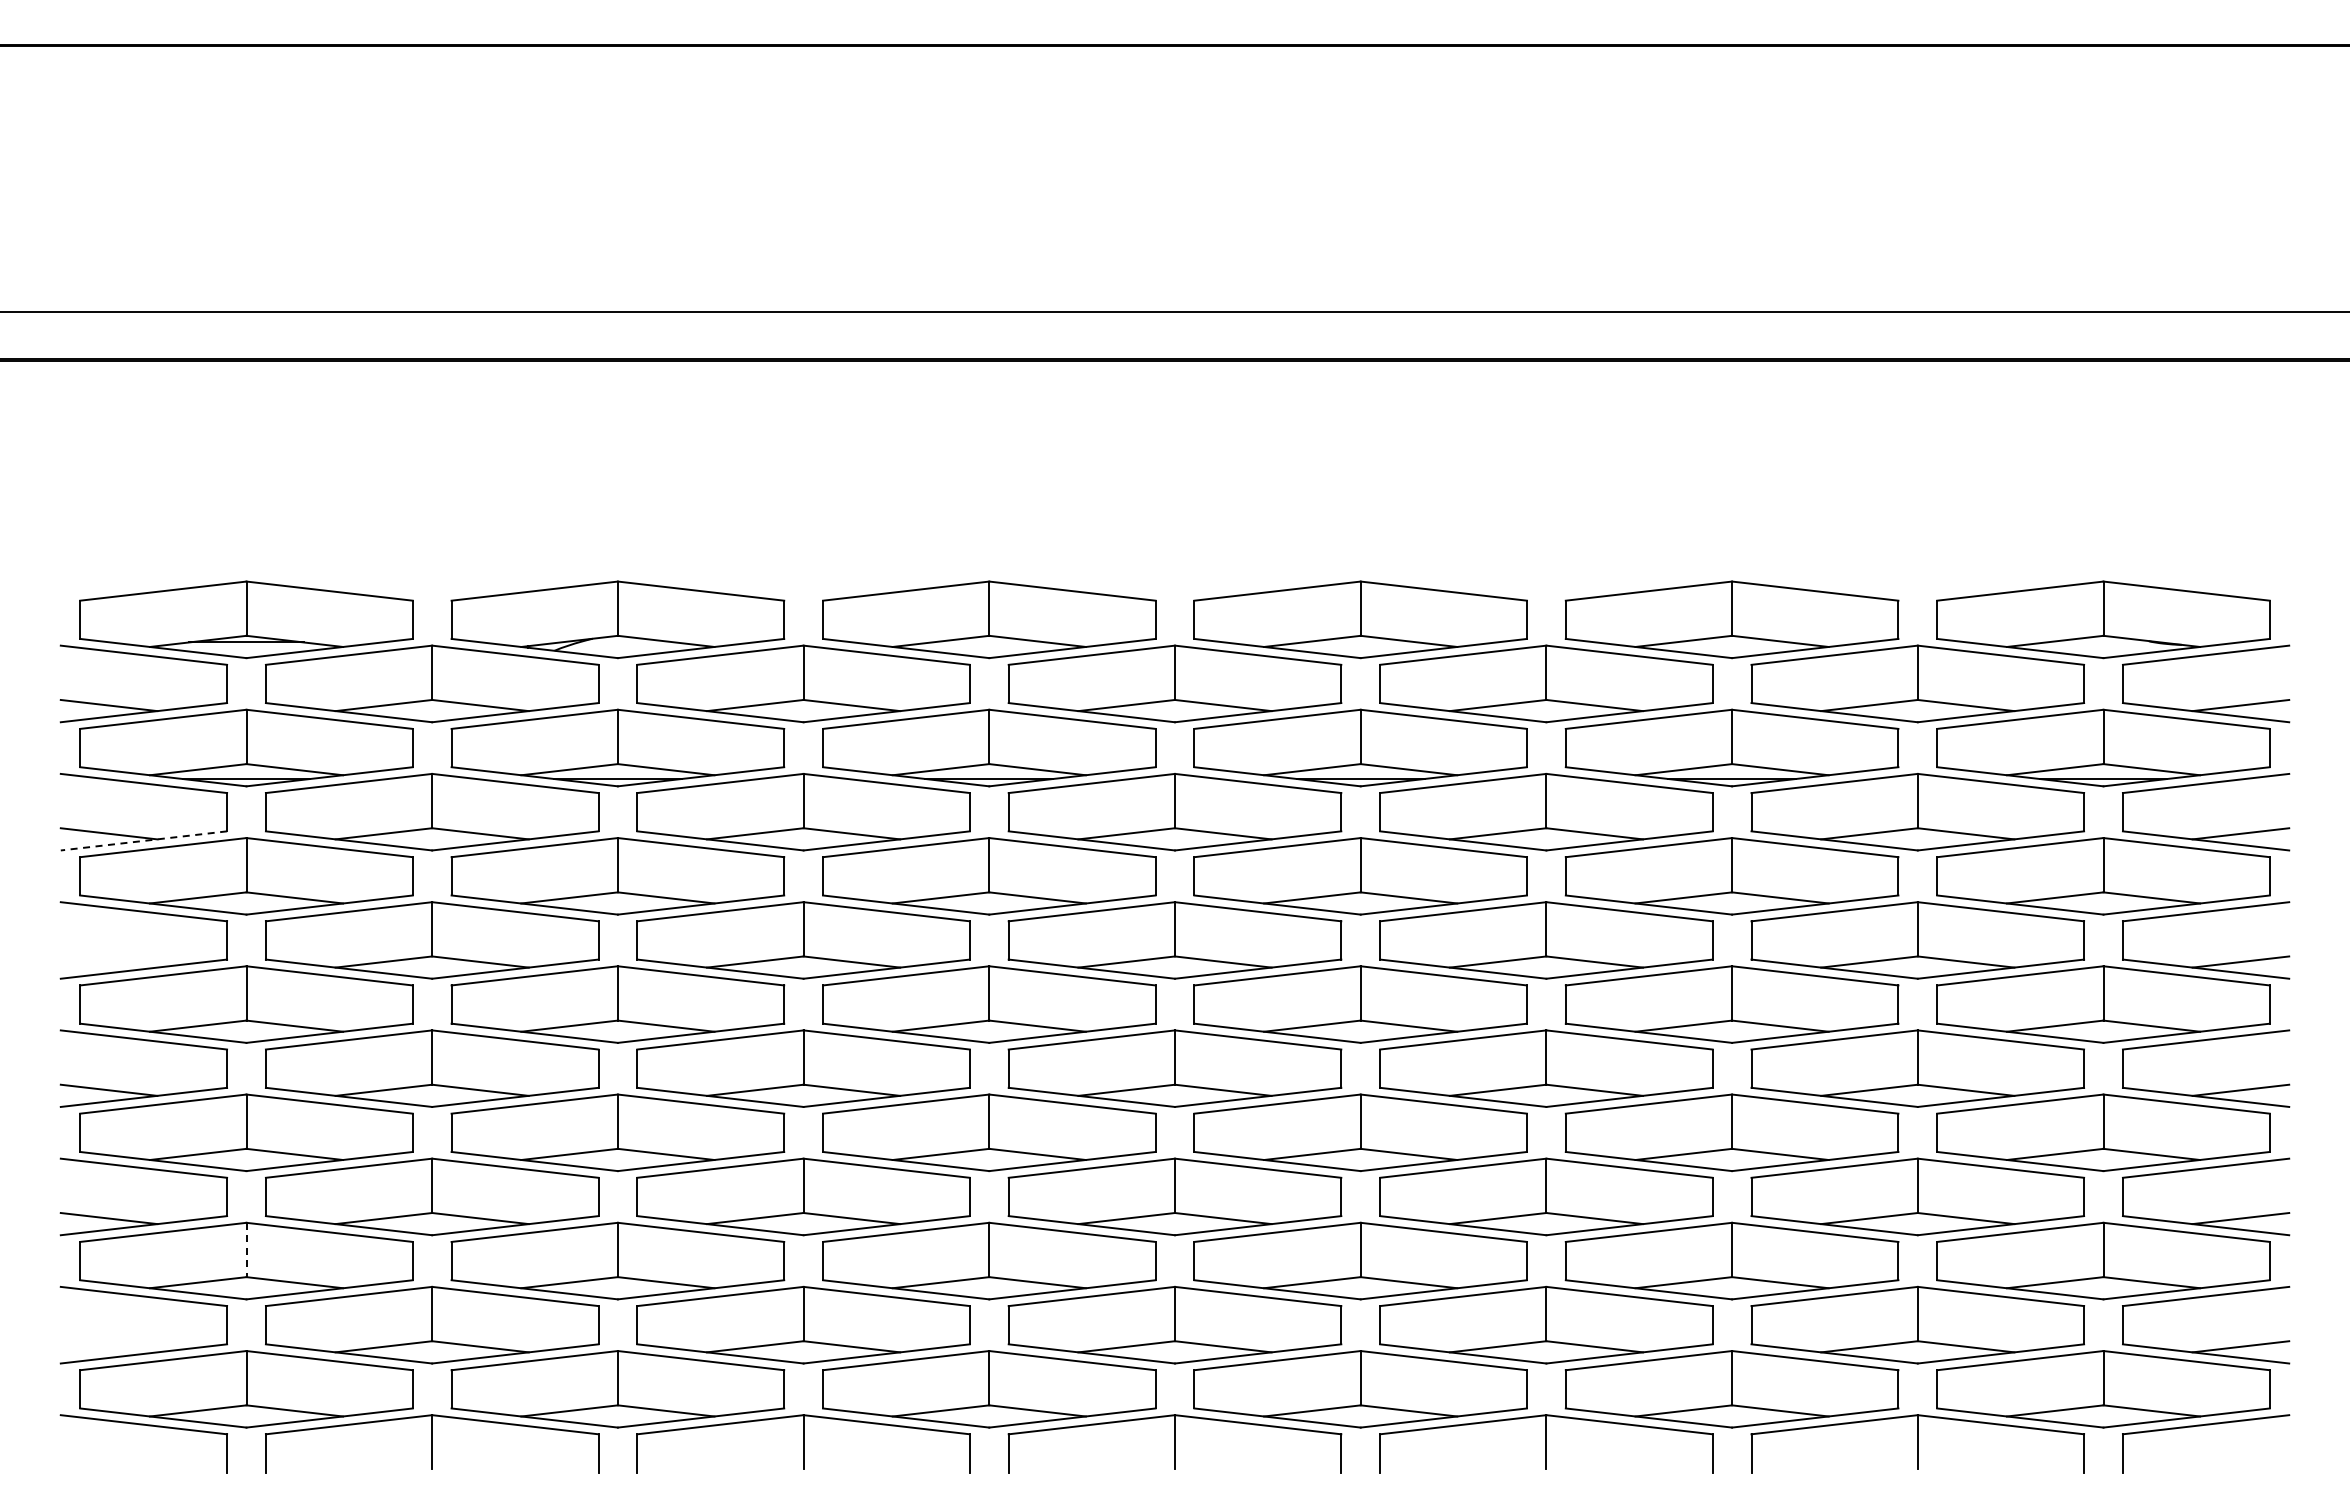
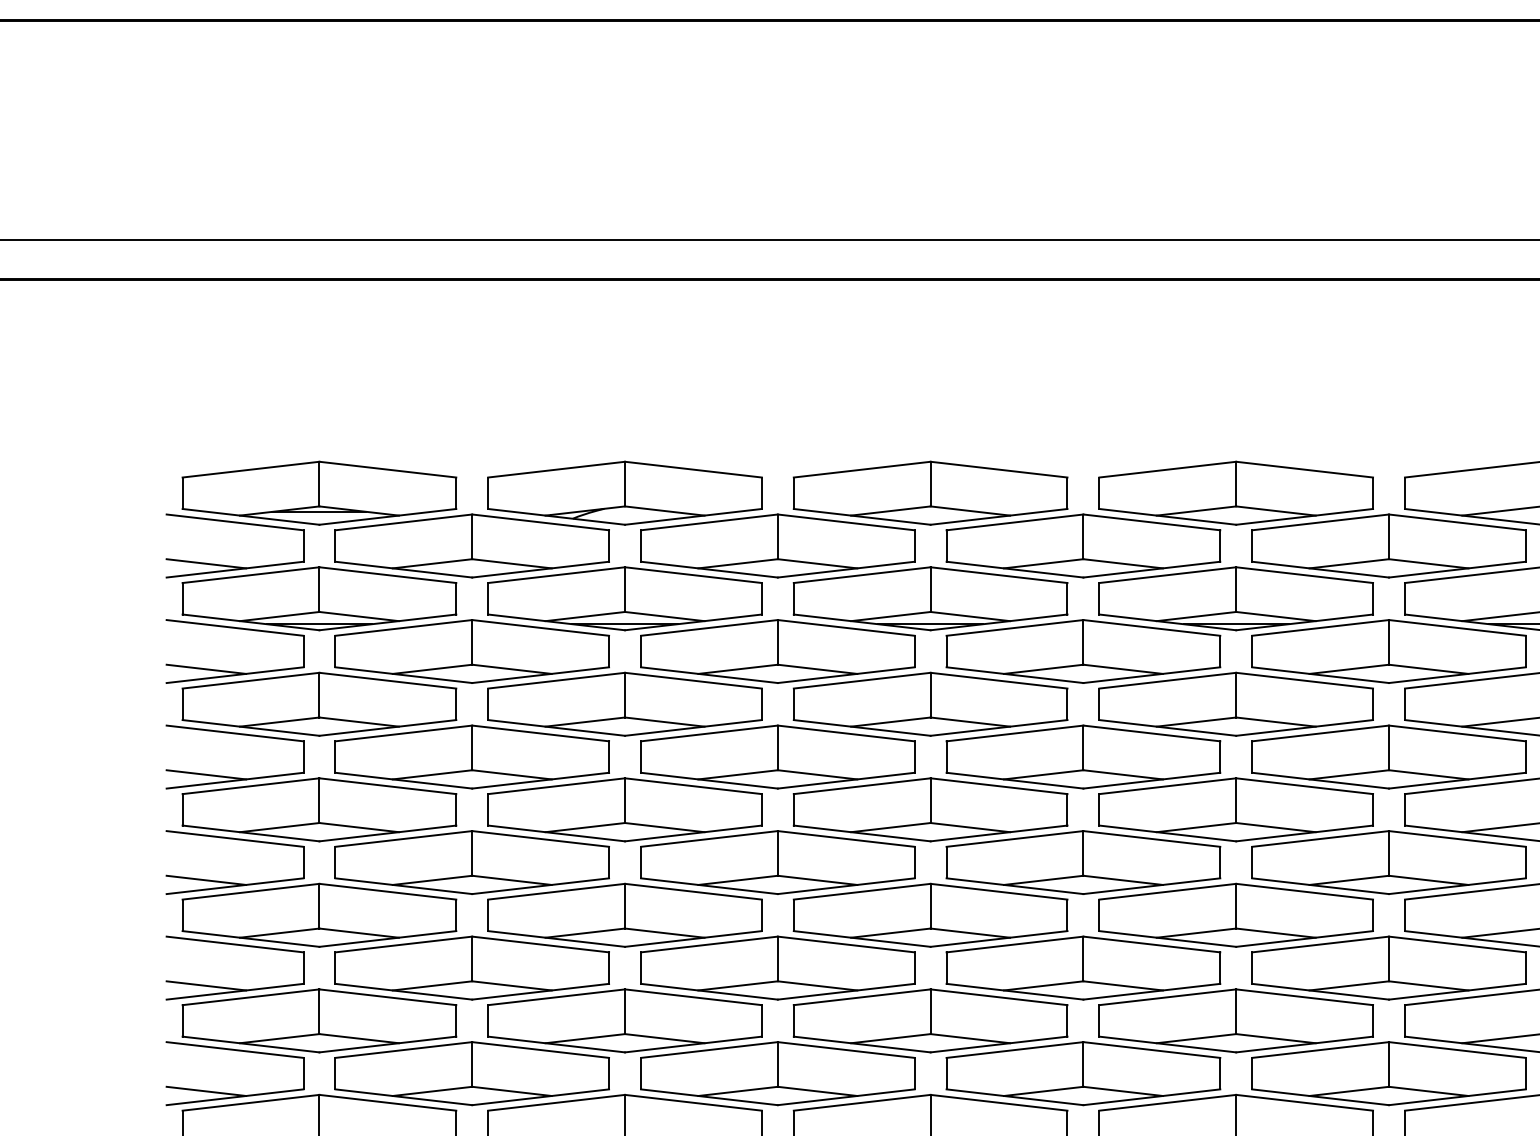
line: (143, 840) -> (234, 674), dashed -> solid
line: (108, 961) -> (205, 774), added
line: (246, 1250) -> (319, 1012), dashed -> solid
line: (108, 1346) -> (205, 1091), added

